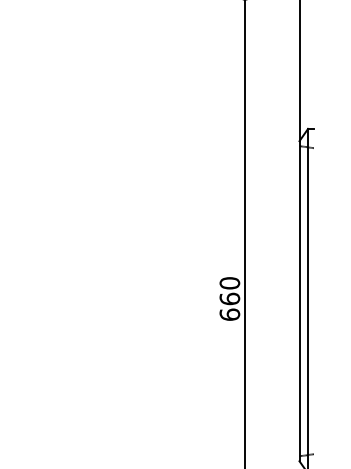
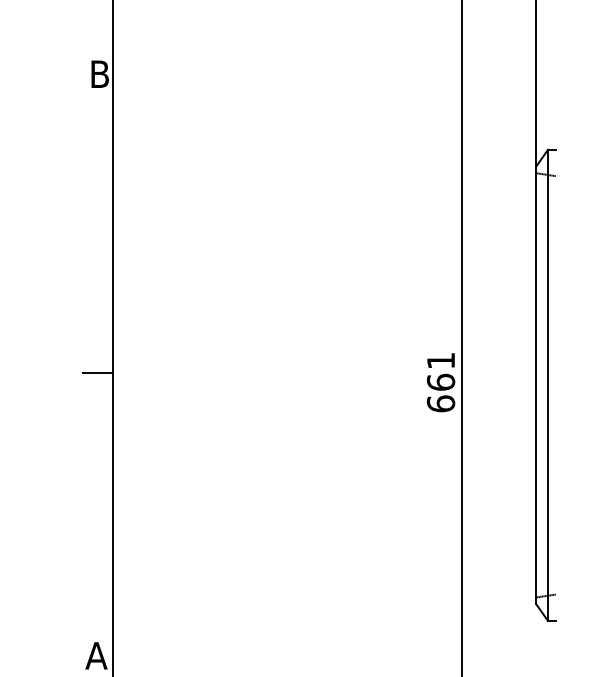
text: (230, 283) -> (441, 360), 660 -> 661

